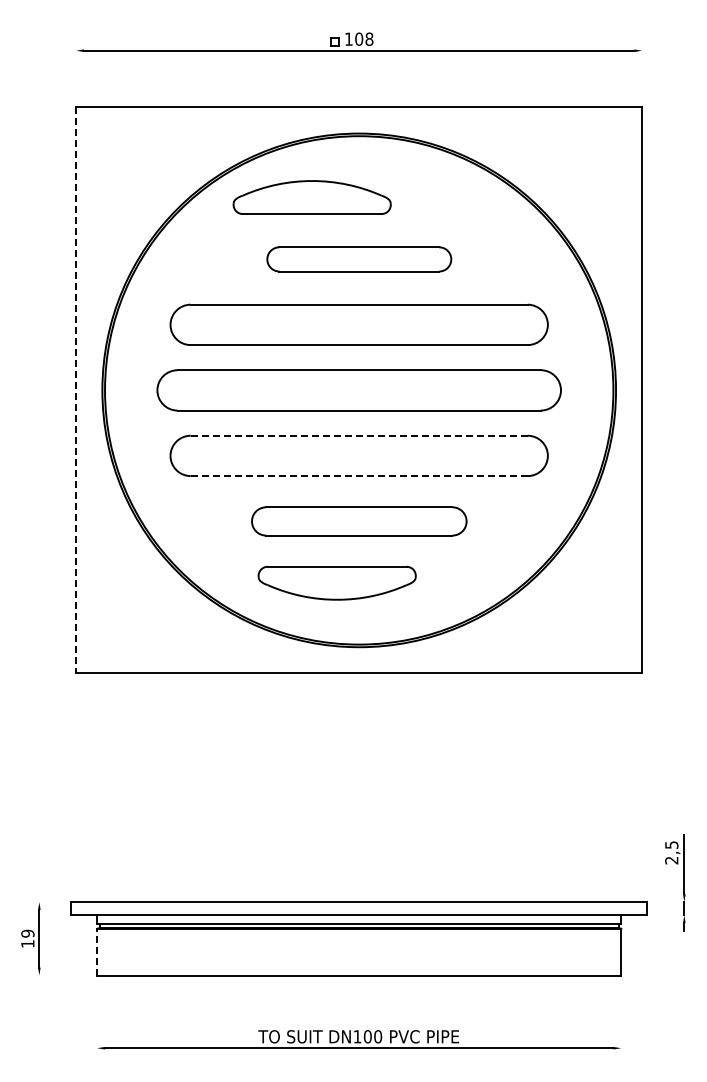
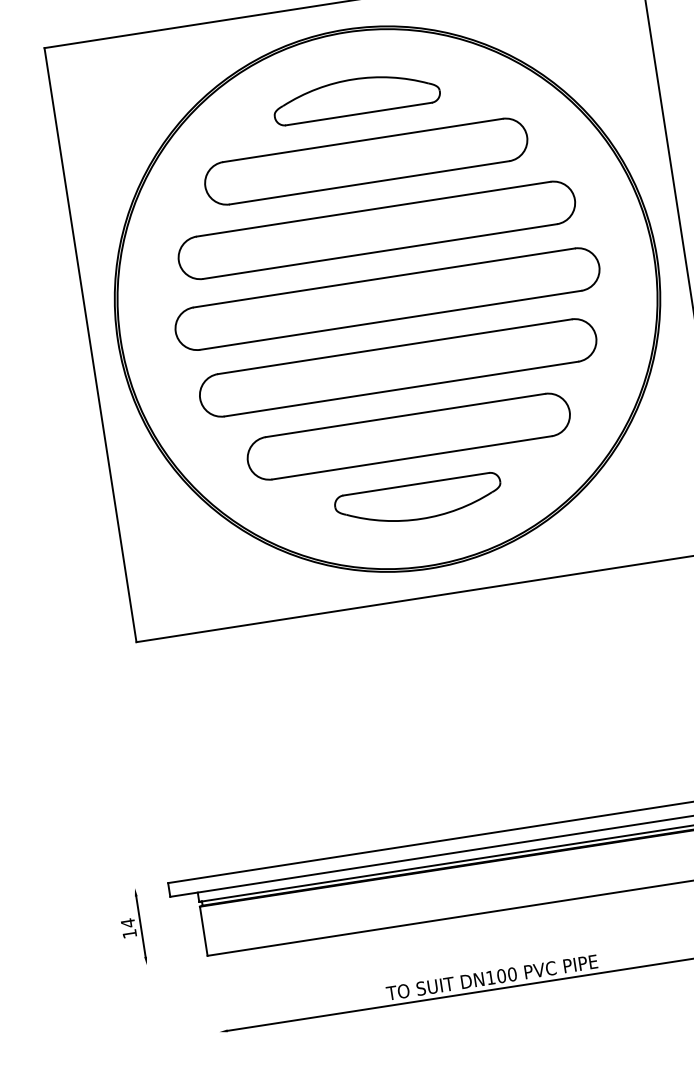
part: (311, 197) -> (355, 96), moved
part: (359, 259) -> (366, 161), size x1.67
line: (76, 390) -> (90, 345), dashed -> solid
line: (359, 435) -> (395, 346), dashed -> solid
line: (359, 476) -> (401, 389), dashed -> solid
part: (359, 521) -> (409, 436), size x1.43
part: (336, 582) -> (418, 500), moved
text: (27, 933) -> (127, 923), 19 -> 14
line: (97, 951) -> (204, 930), dashed -> solid

